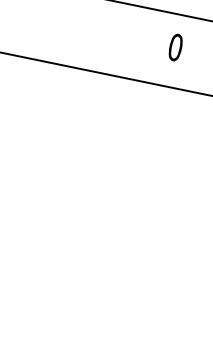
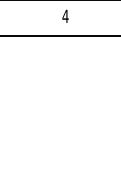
text: (175, 47) -> (65, 16), 0 -> 4

